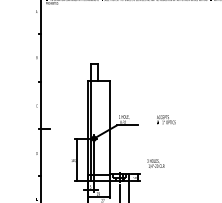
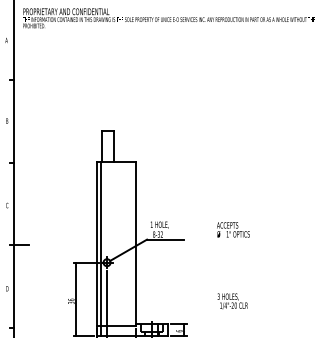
text: (155, 163) -> (232, 300), moved

